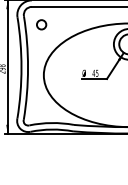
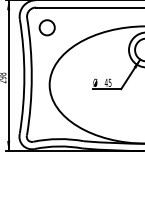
circle: (41, 24) -> (46, 27), size x1.43

